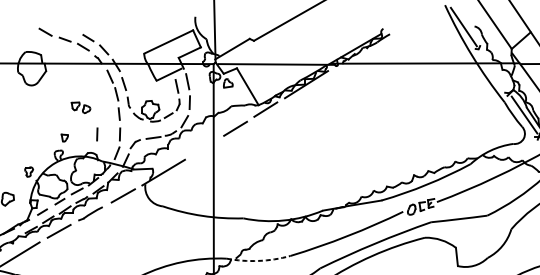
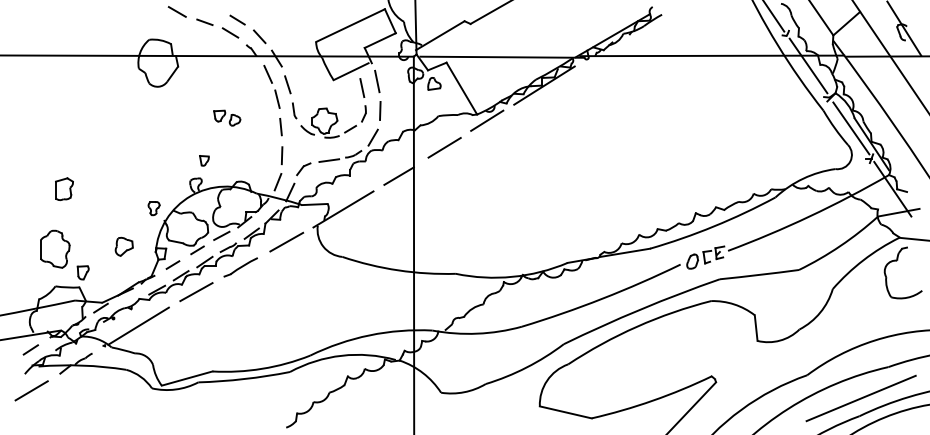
line: (494, 70) -> (808, 65), added
line: (96, 134) -> (249, 155), removed
line: (202, 148) -> (398, 175), added
arc: (258, 260) -> (477, 333), dashed -> solid

